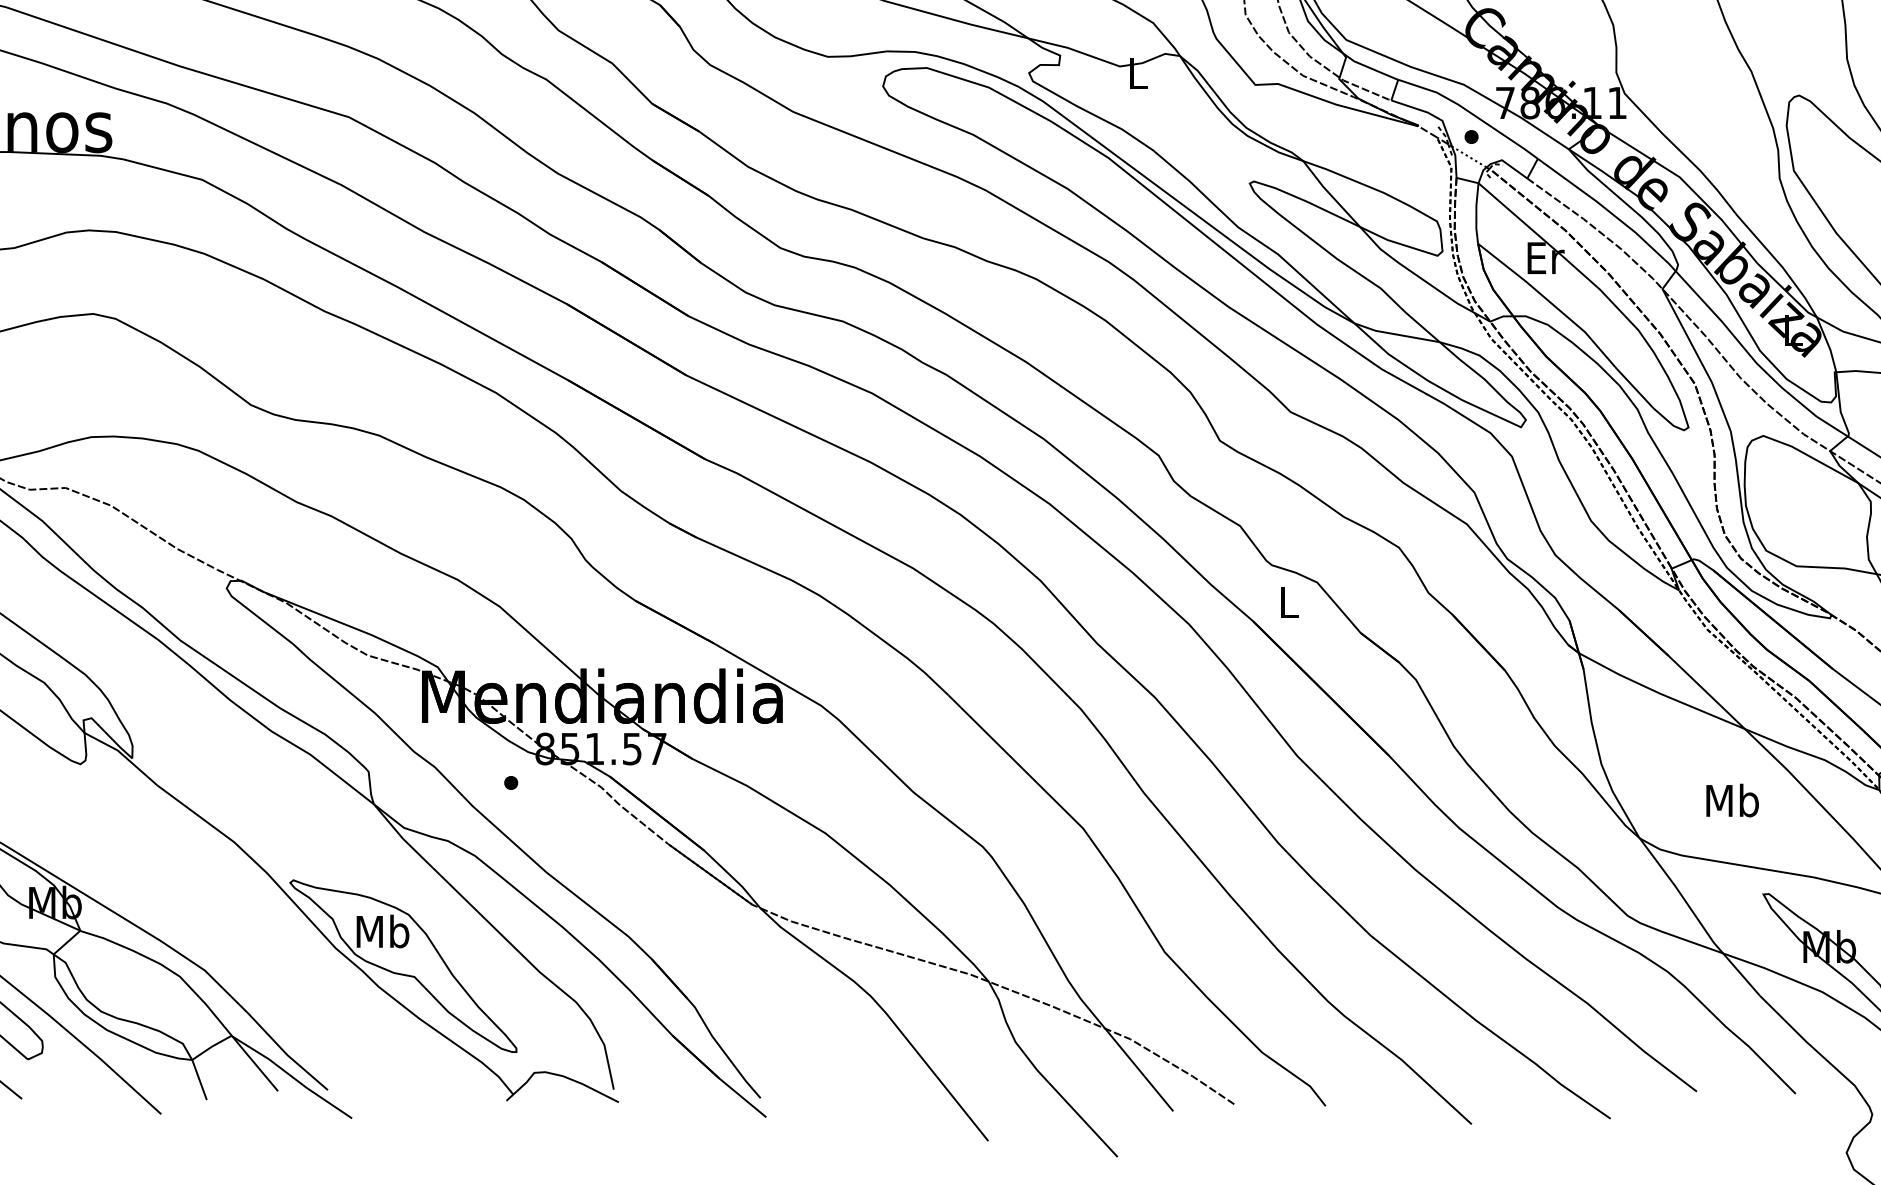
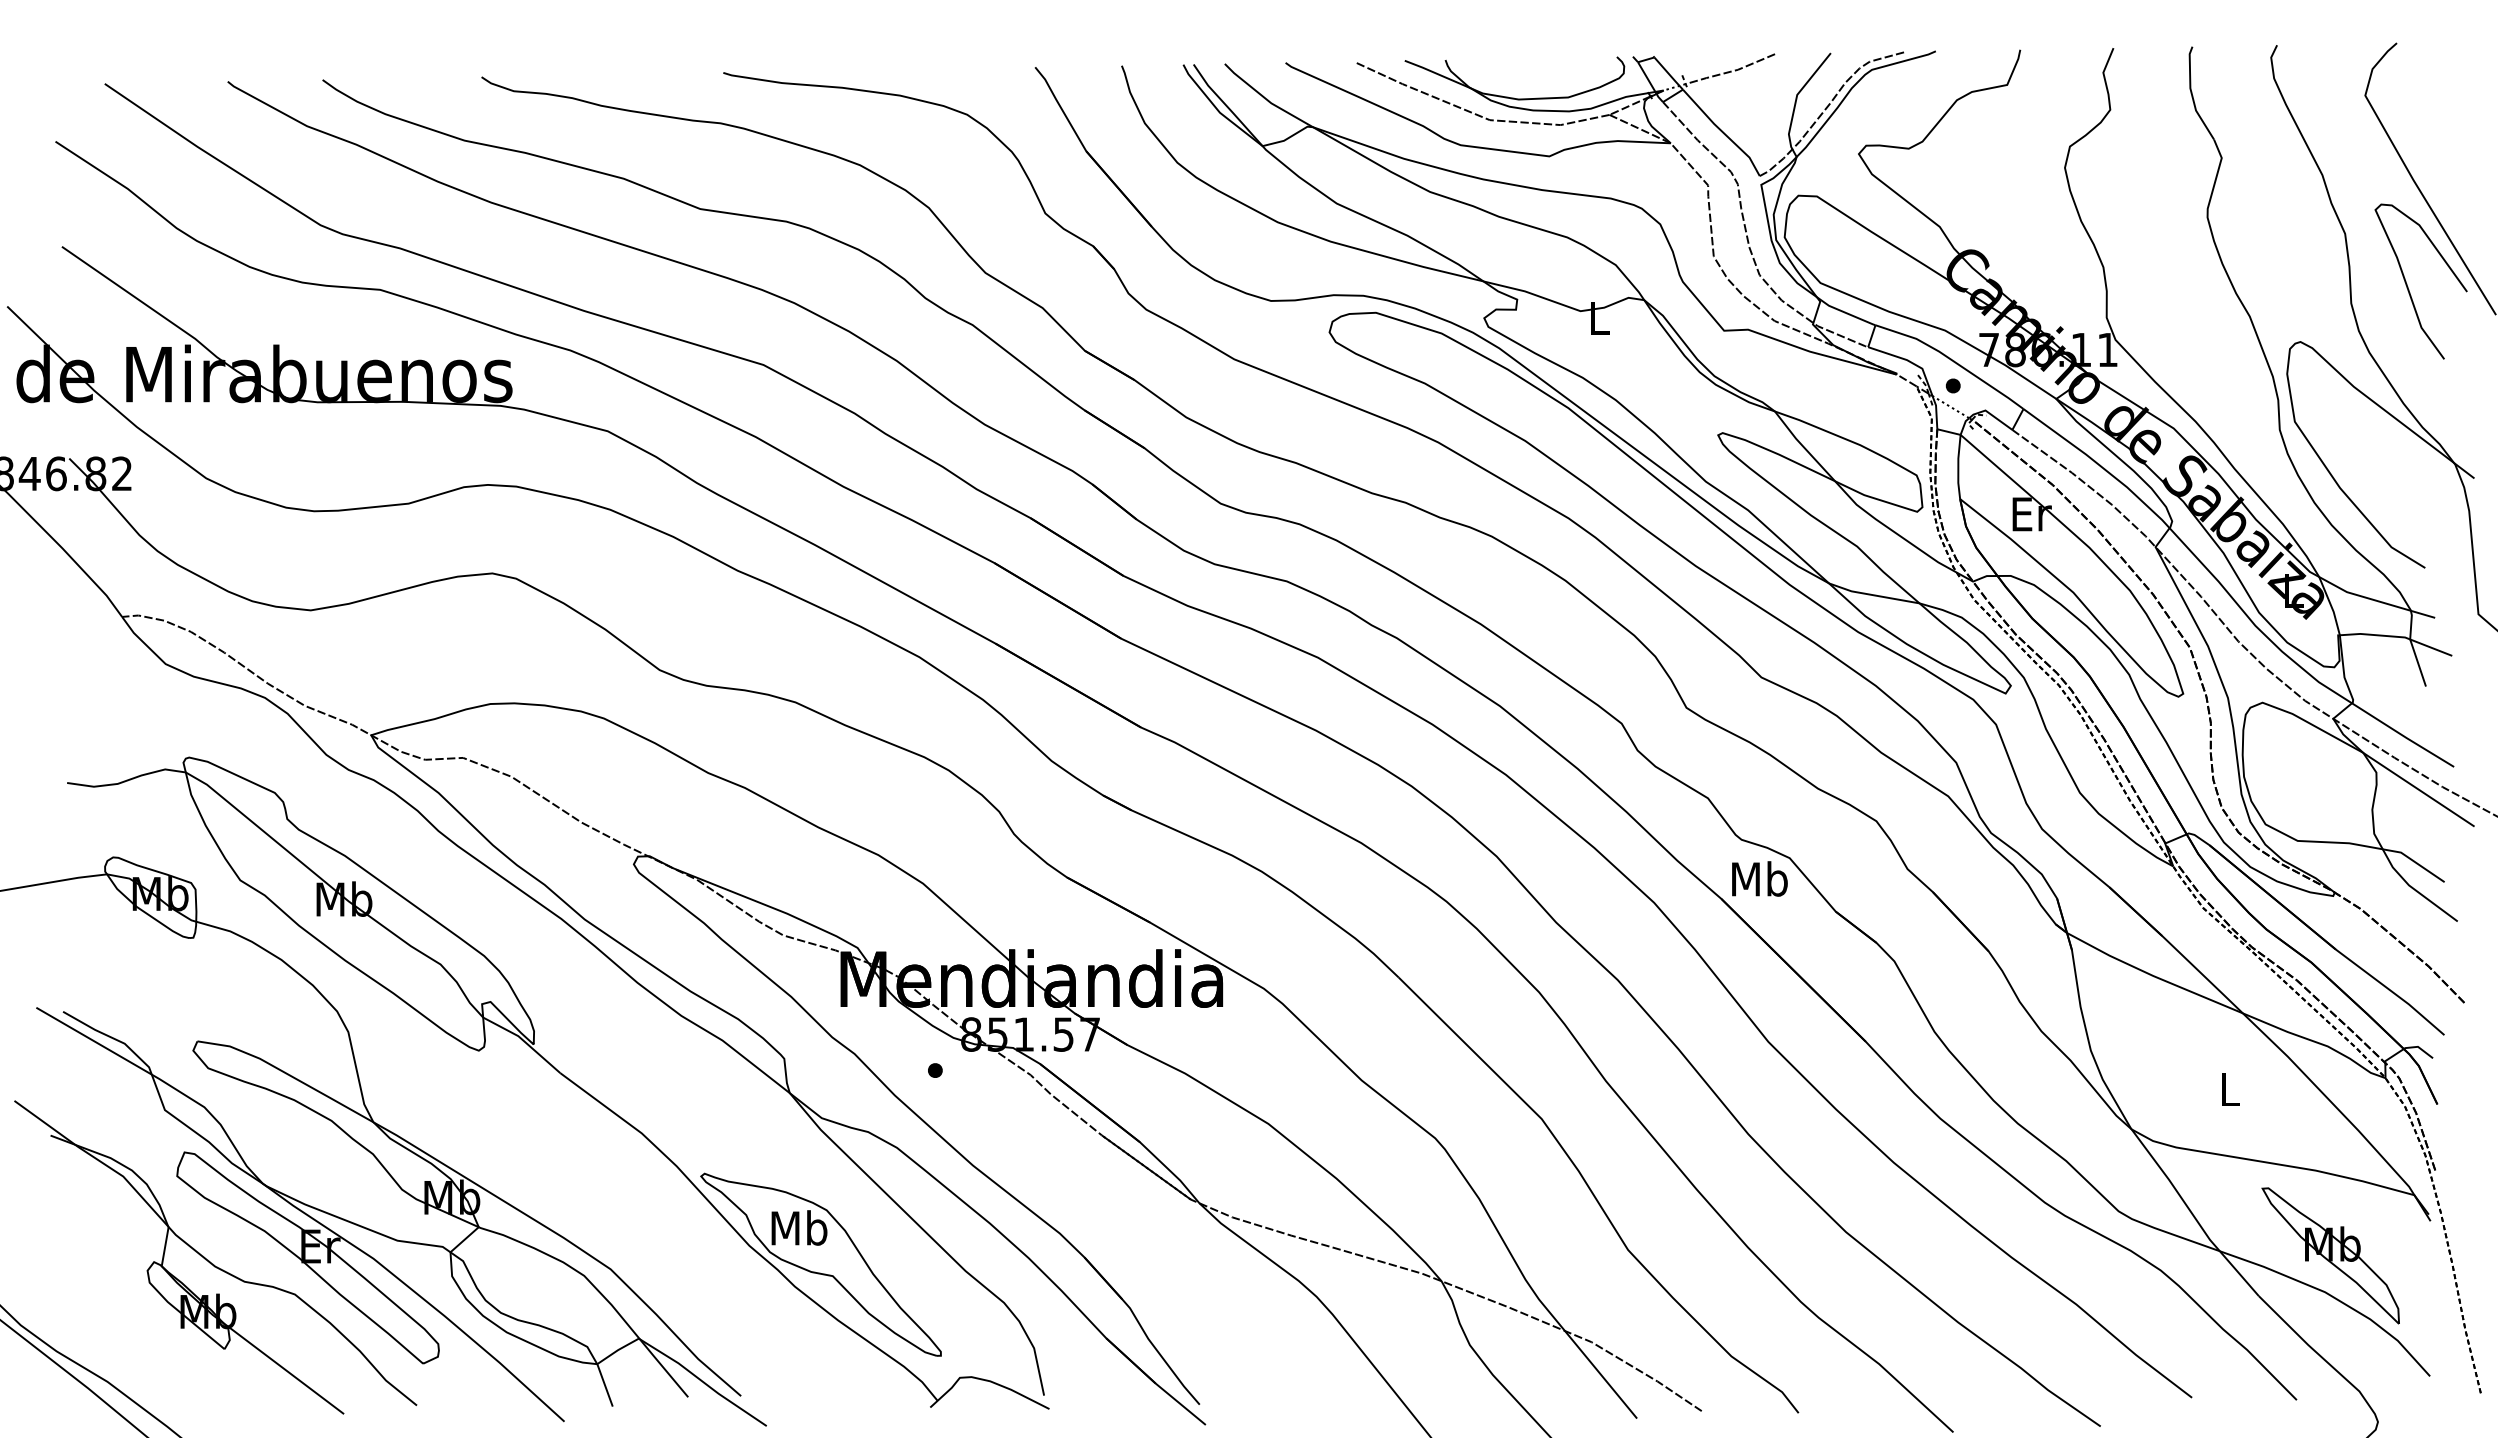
text: (1288, 601) -> (1759, 878), L -> Mb
text: (1732, 799) -> (2229, 1088), Mb -> L

